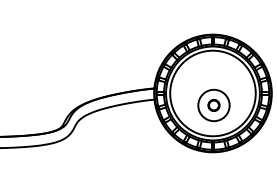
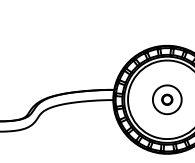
part: (213, 104) -> (166, 98), moved

